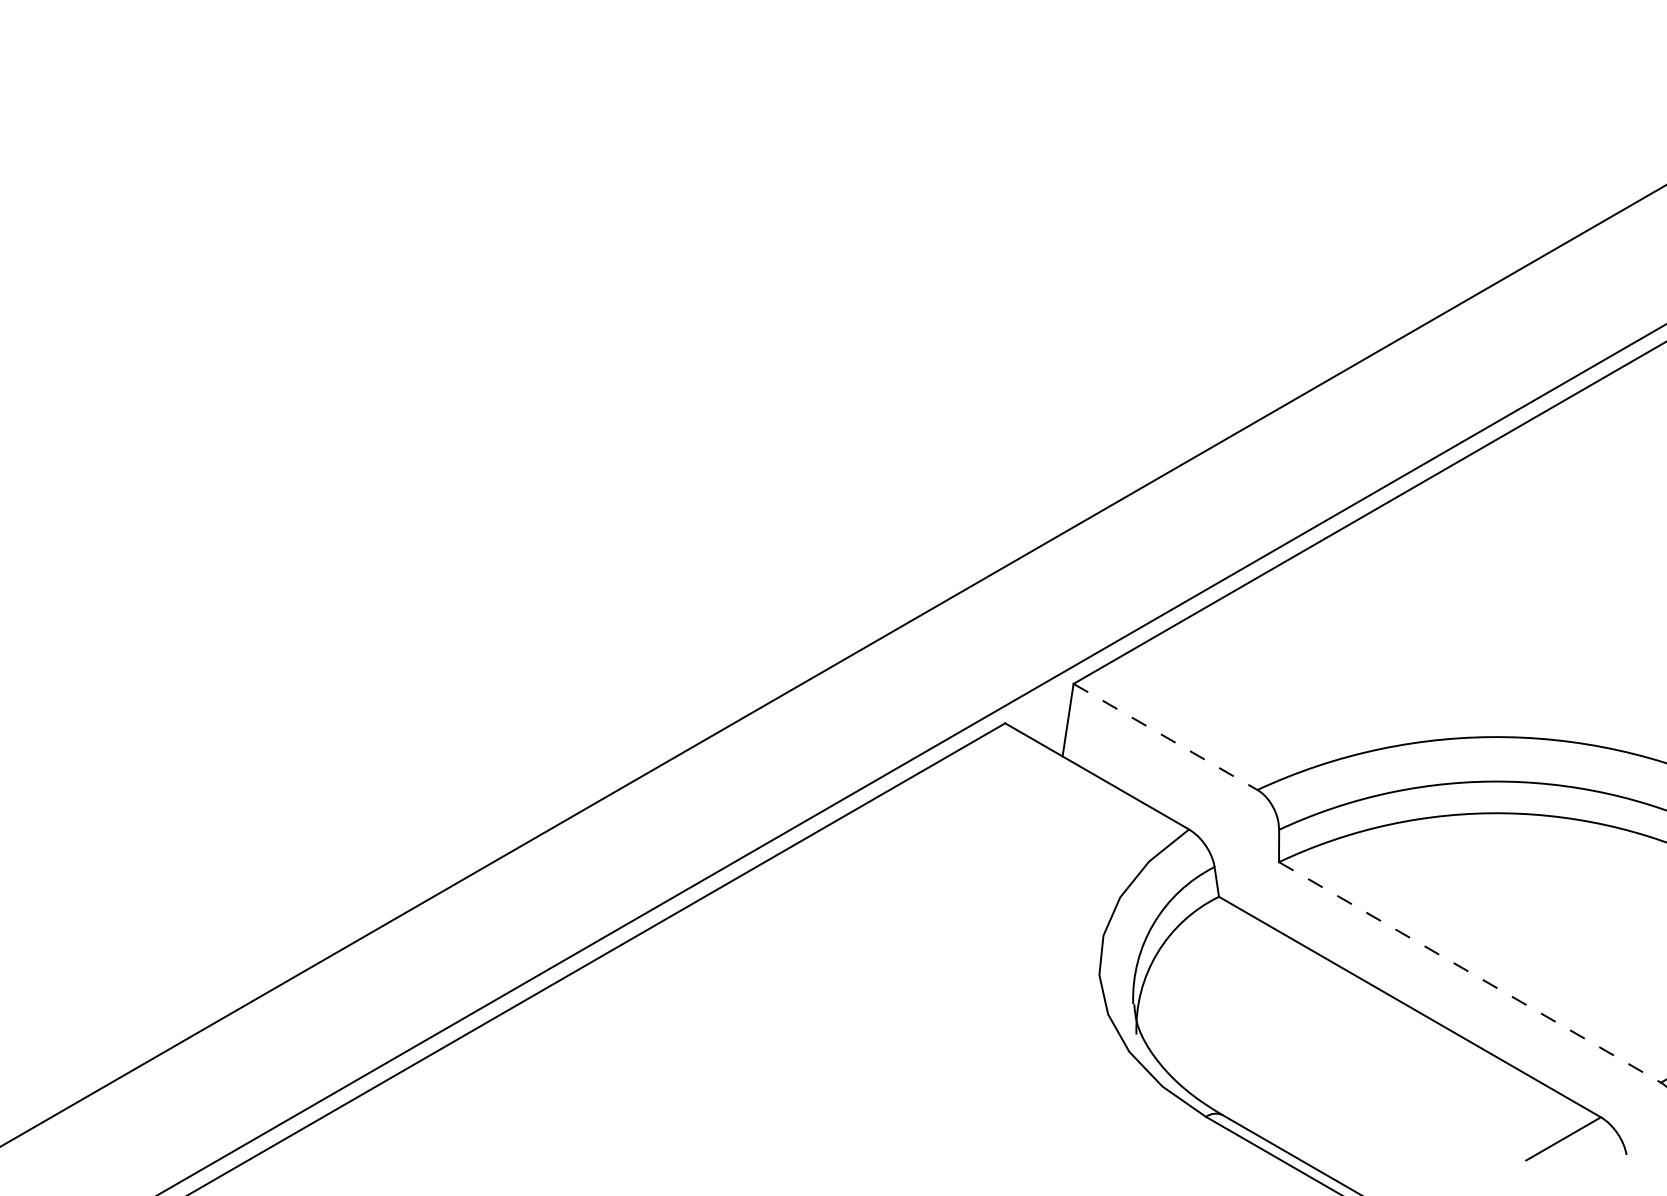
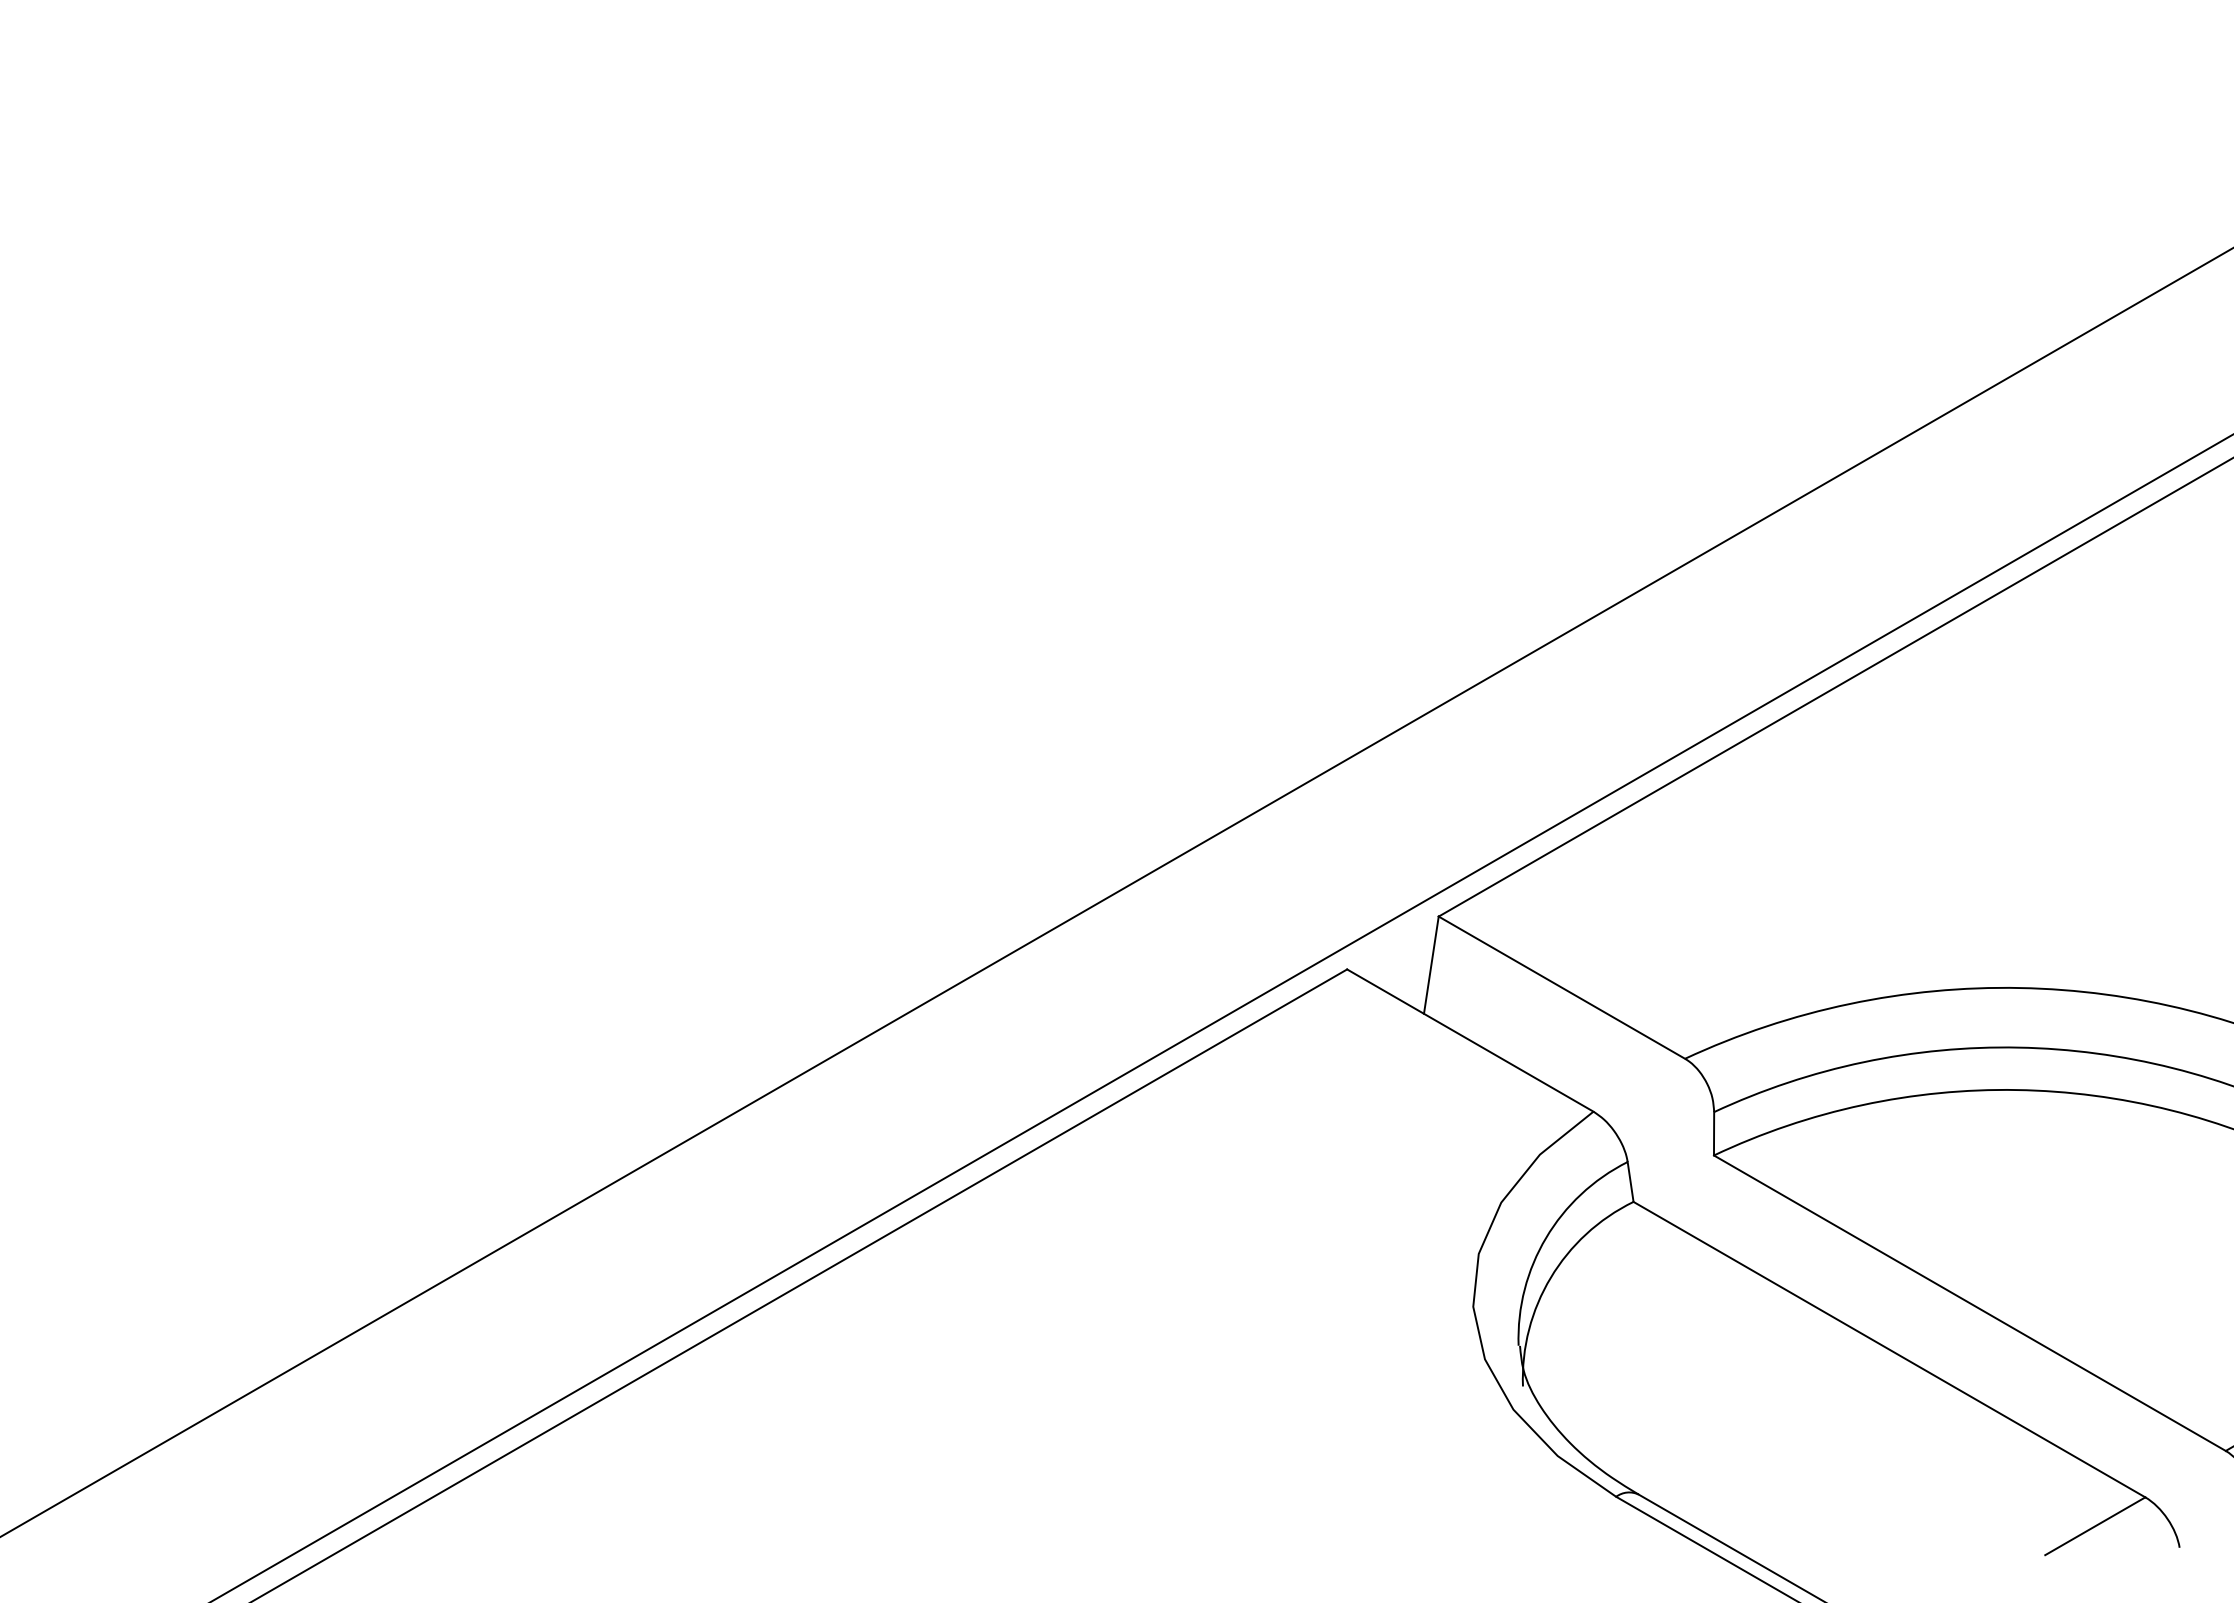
line: (1165, 736) -> (1562, 987), dashed -> solid
line: (1470, 972) -> (1970, 1303), dashed -> solid

